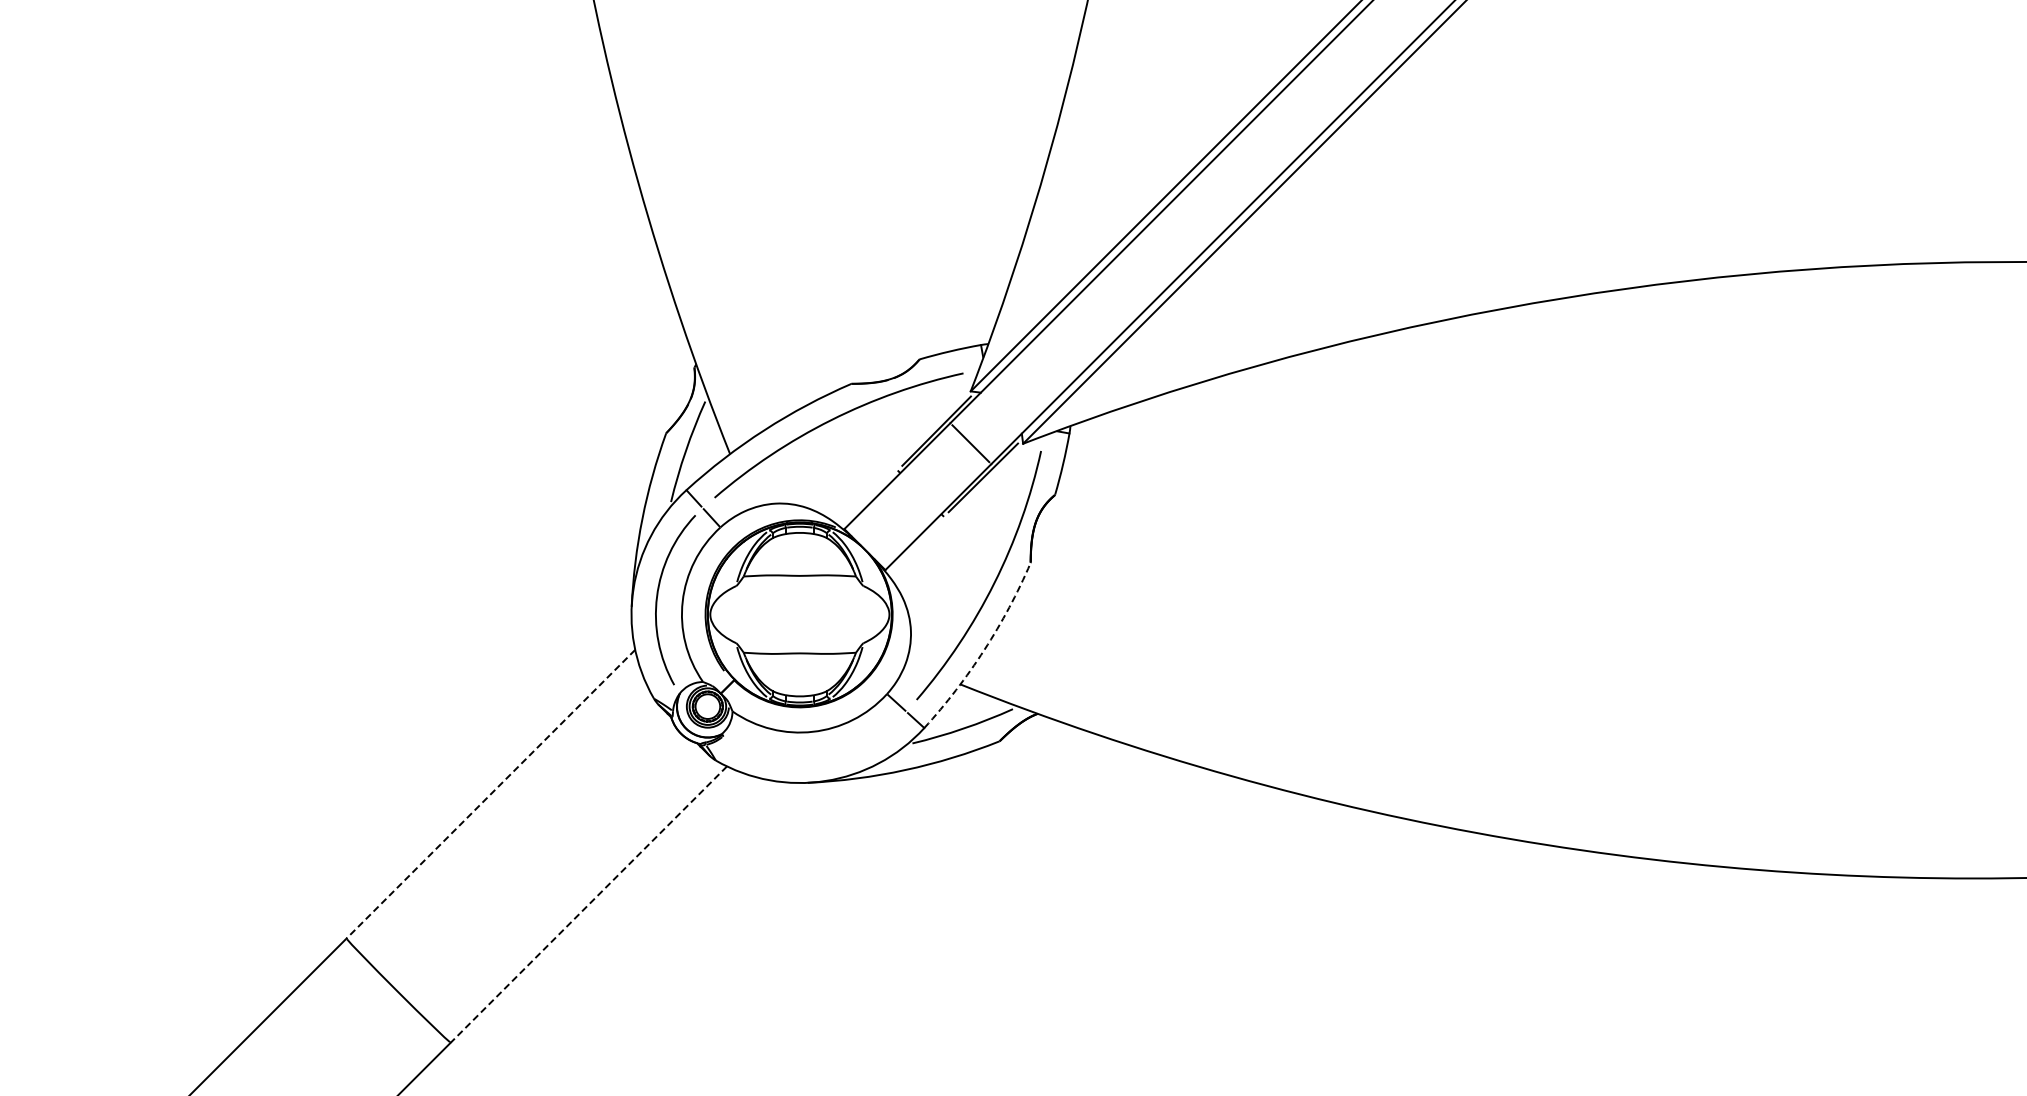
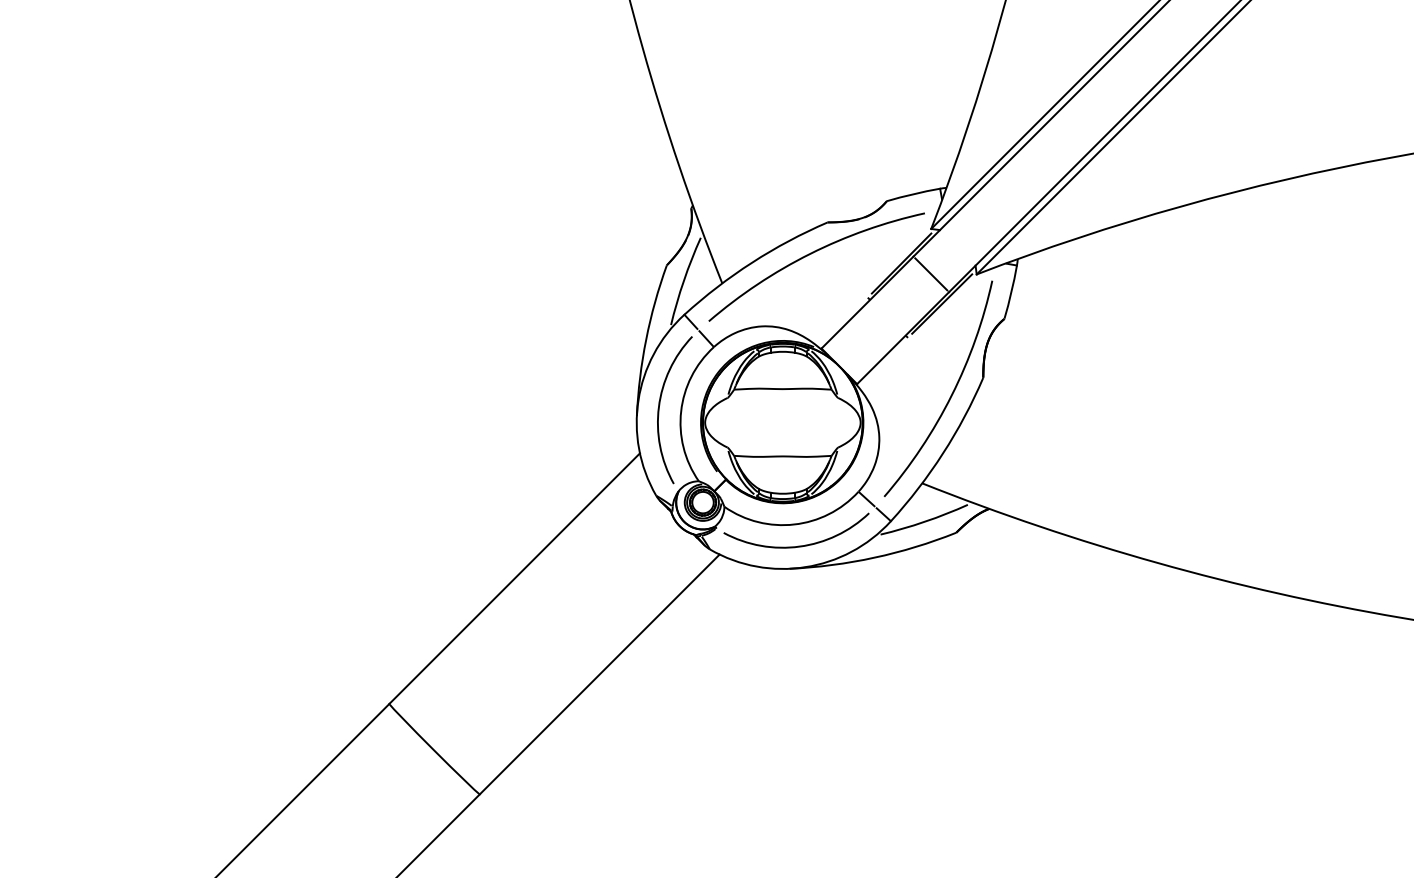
arc: (984, 650) -> (943, 453), dashed -> solid
arc: (815, 756) -> (796, 545), added
line: (490, 794) -> (514, 578), dashed -> solid
line: (588, 904) -> (599, 674), dashed -> solid

